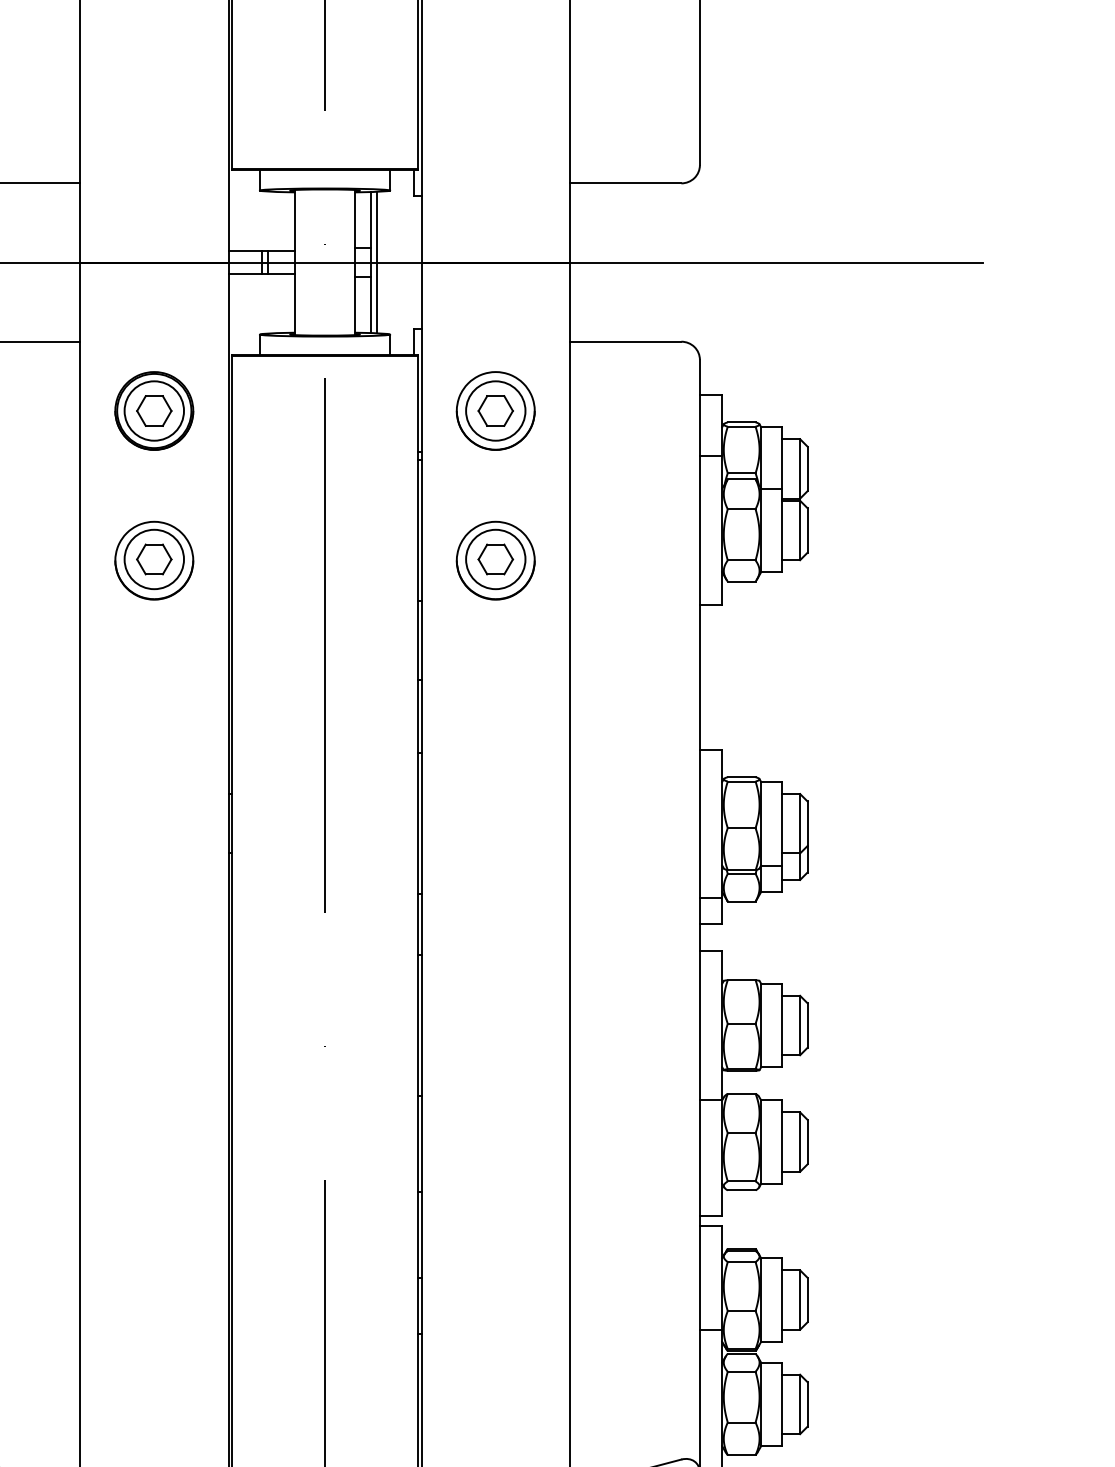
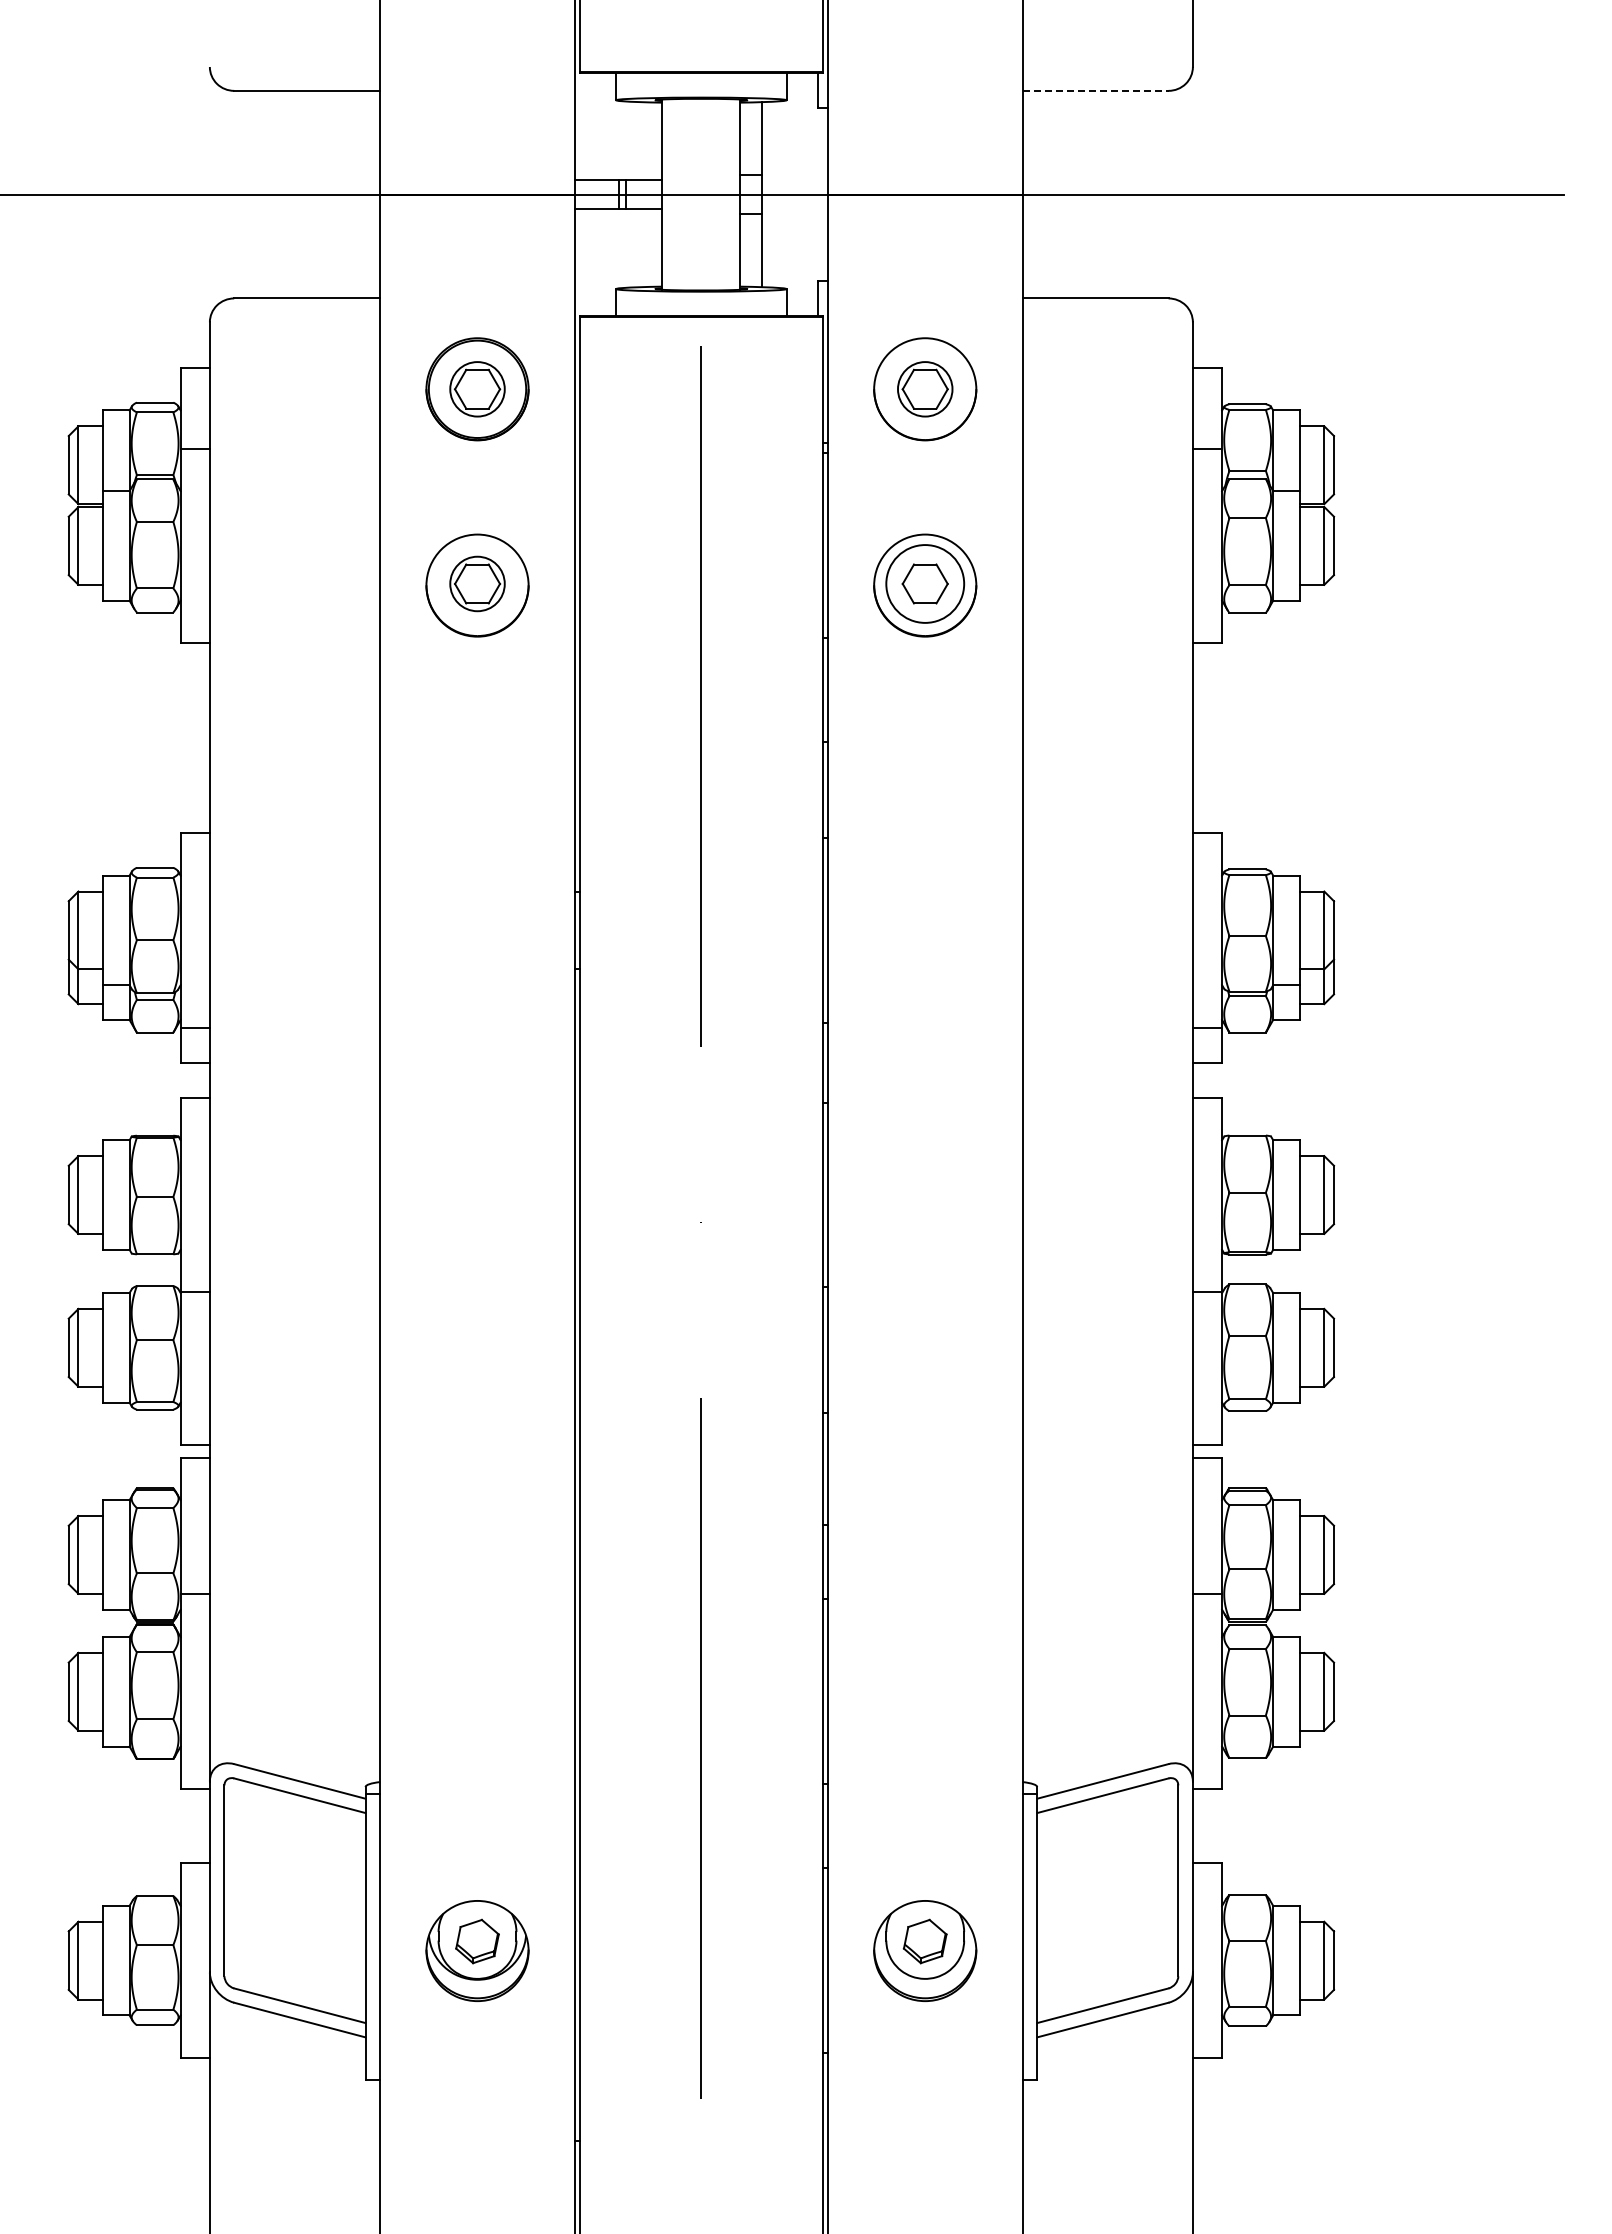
line: (625, 183) -> (1095, 90), solid -> dashed
line: (376, 262) -> (769, 194), removed
circle: (154, 411) -> (477, 389), size x0.7
circle: (495, 411) -> (925, 389), size x0.7
circle: (154, 559) -> (477, 583), size x0.7

